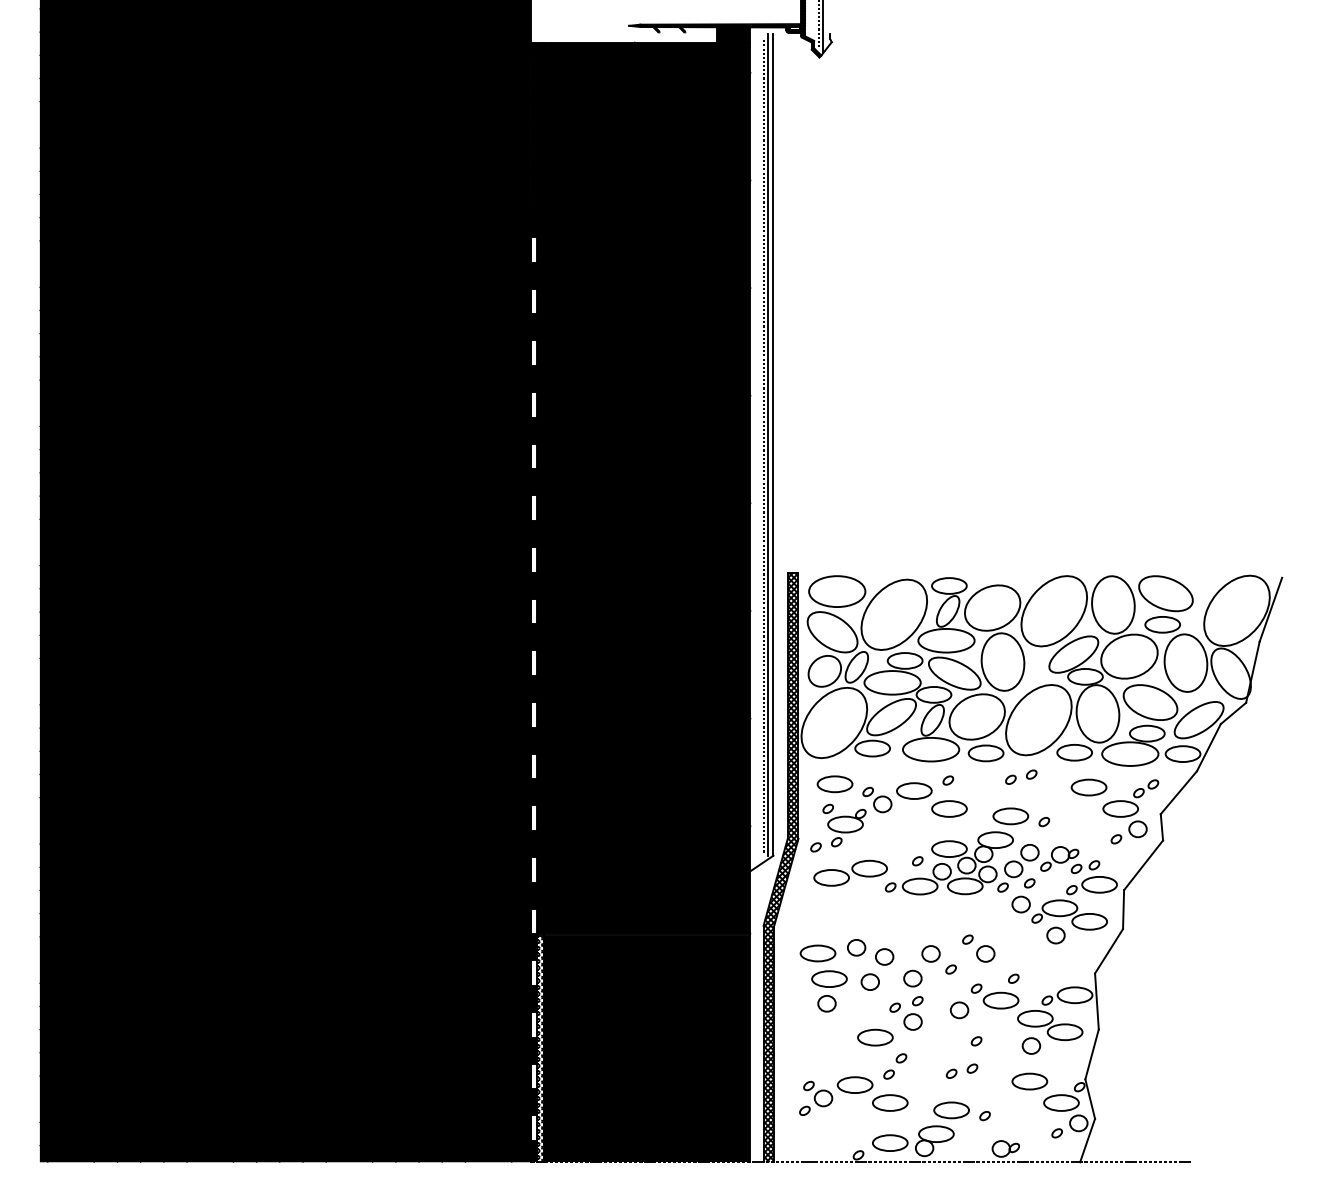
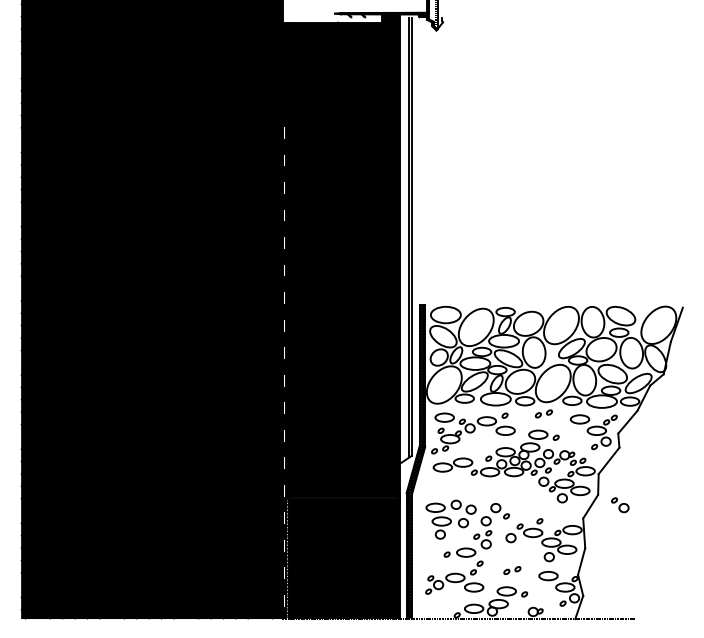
line: (765, 446) -> (407, 237), removed
part: (979, 949) -> (620, 505), moved
part: (975, 1041) -> (446, 554), moved

